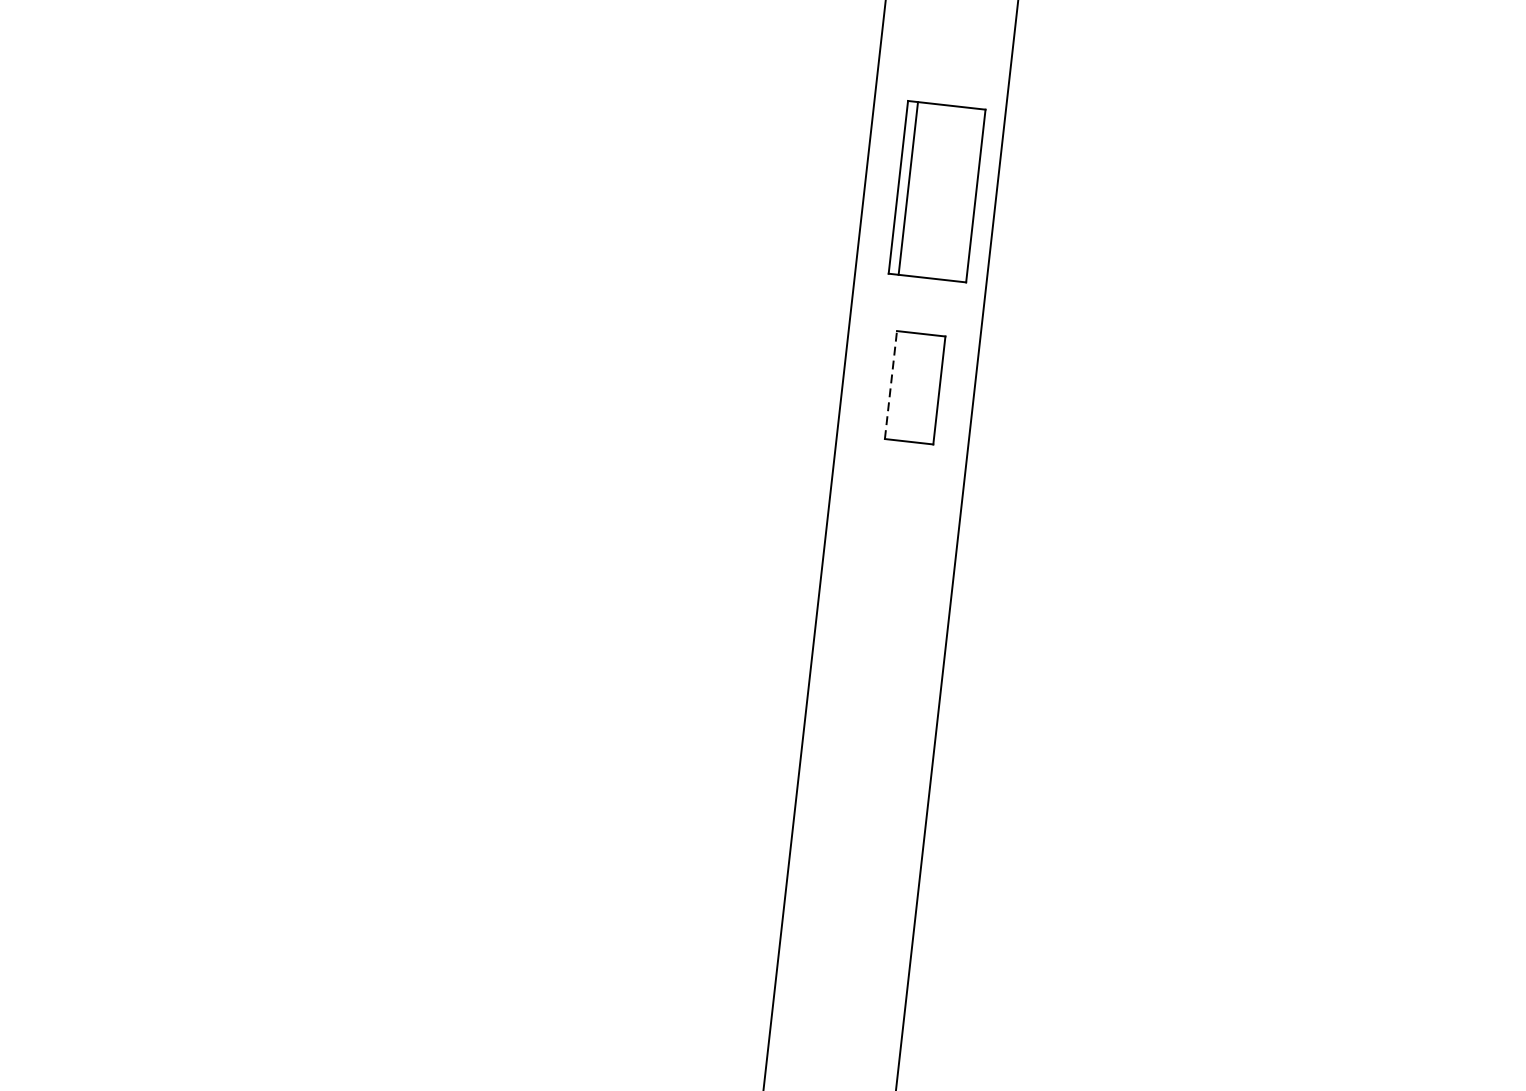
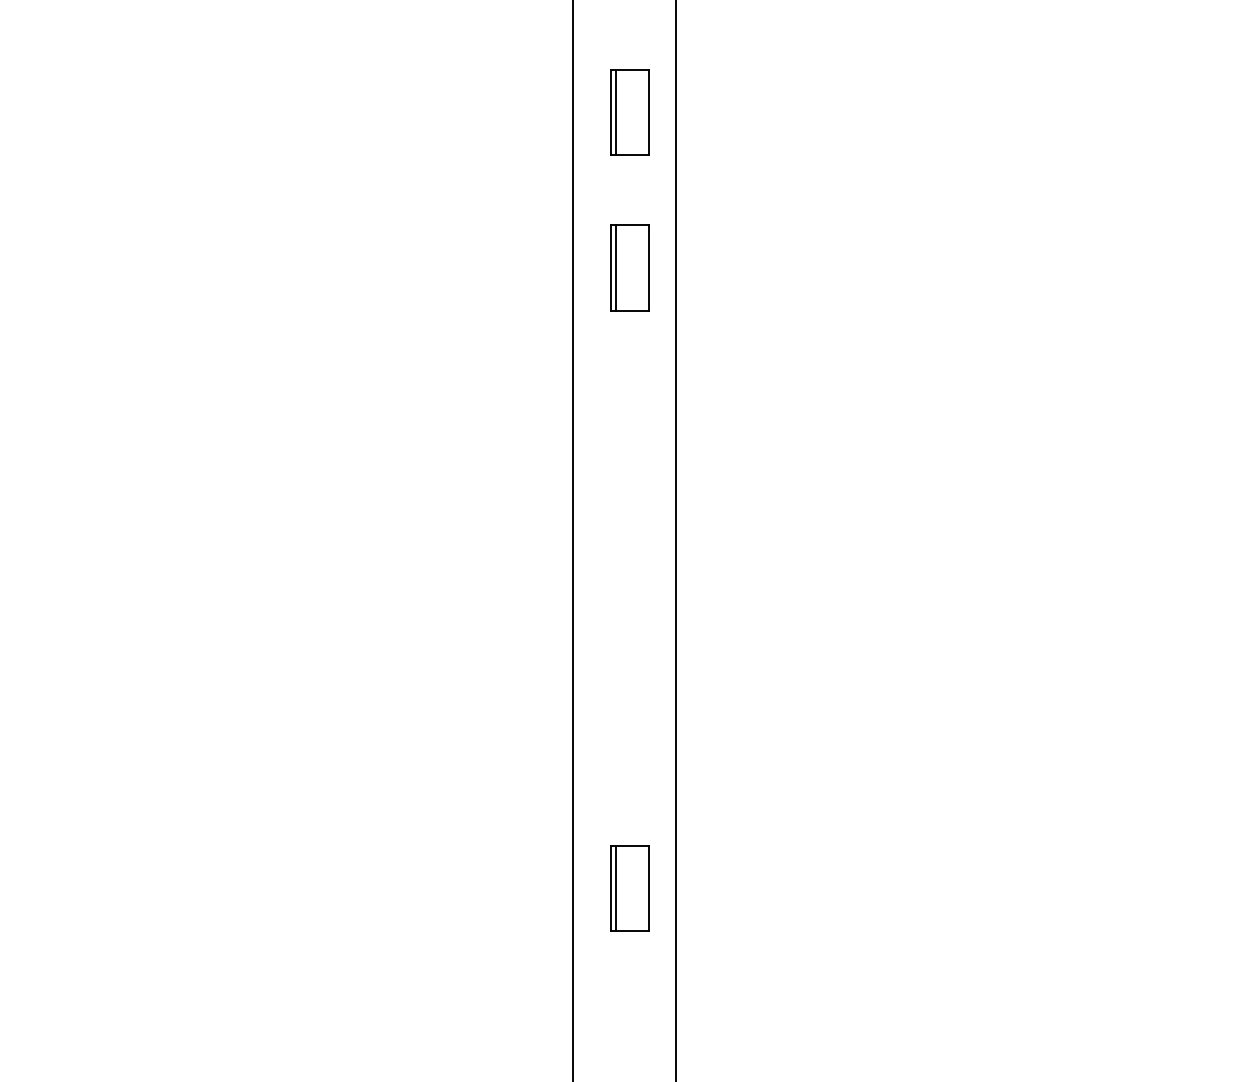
part: (936, 191) -> (629, 112), size x0.62
line: (890, 384) -> (610, 267), dashed -> solid
line: (896, 385) -> (615, 267), added

